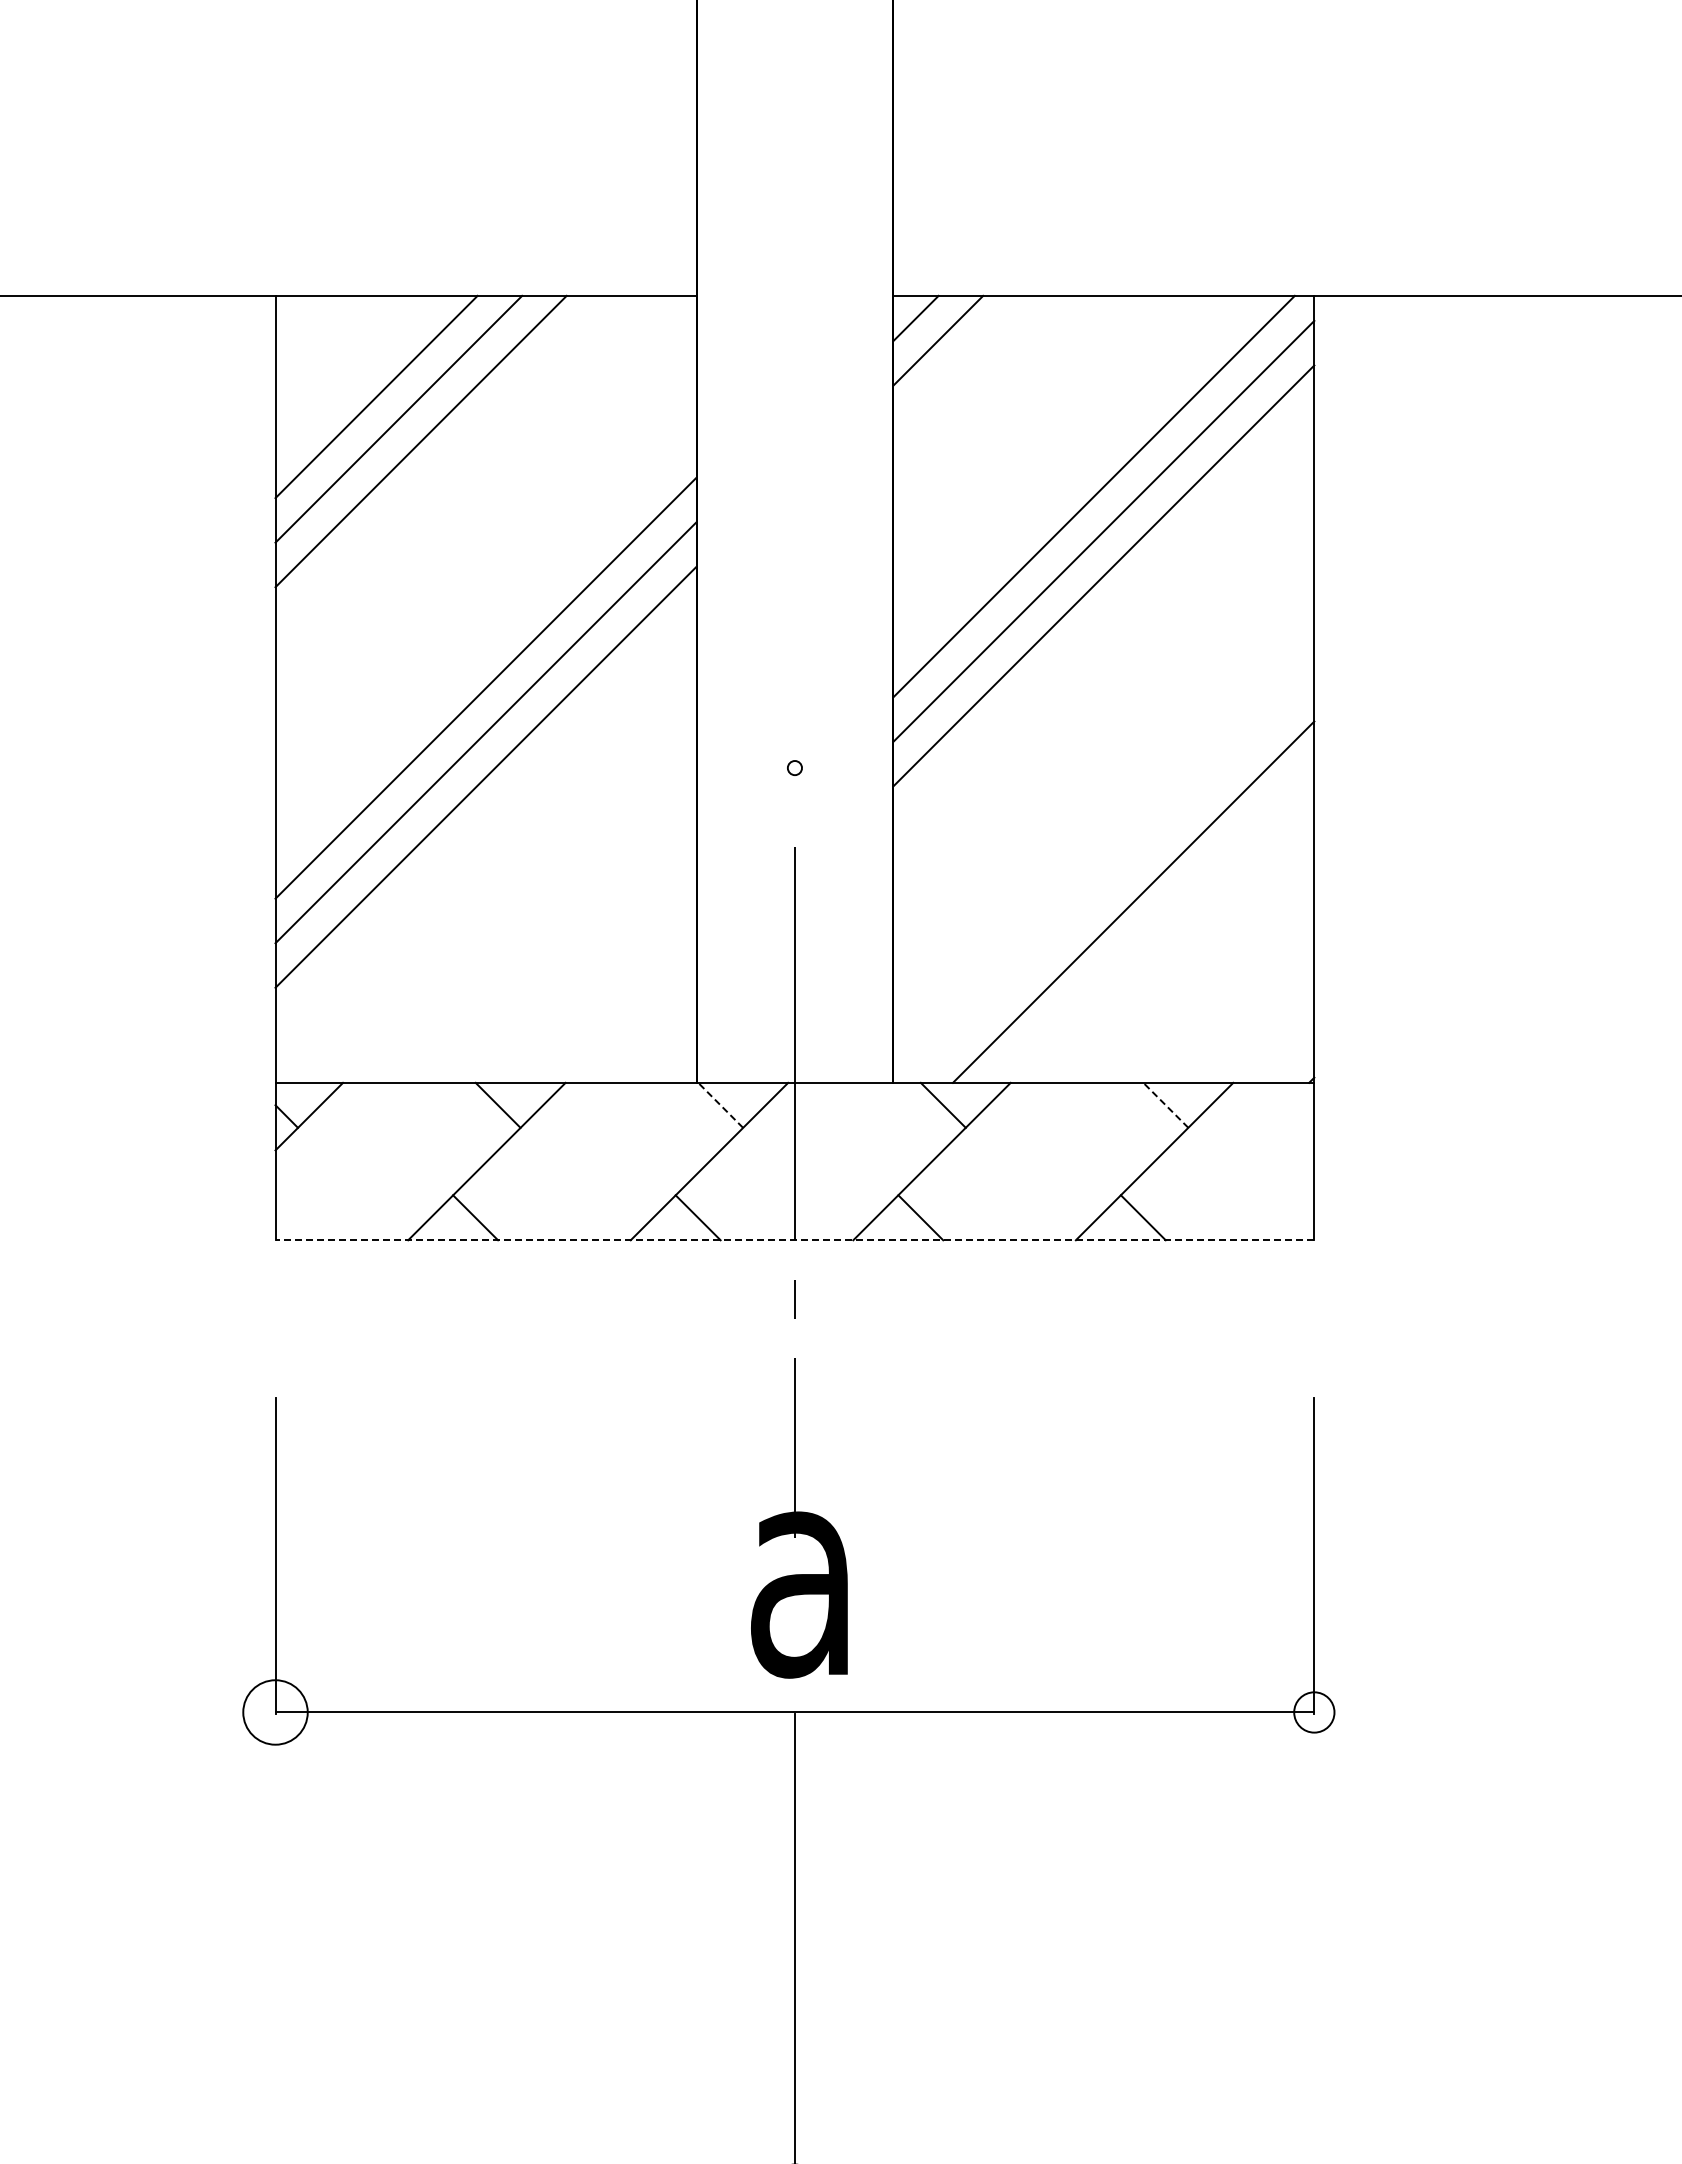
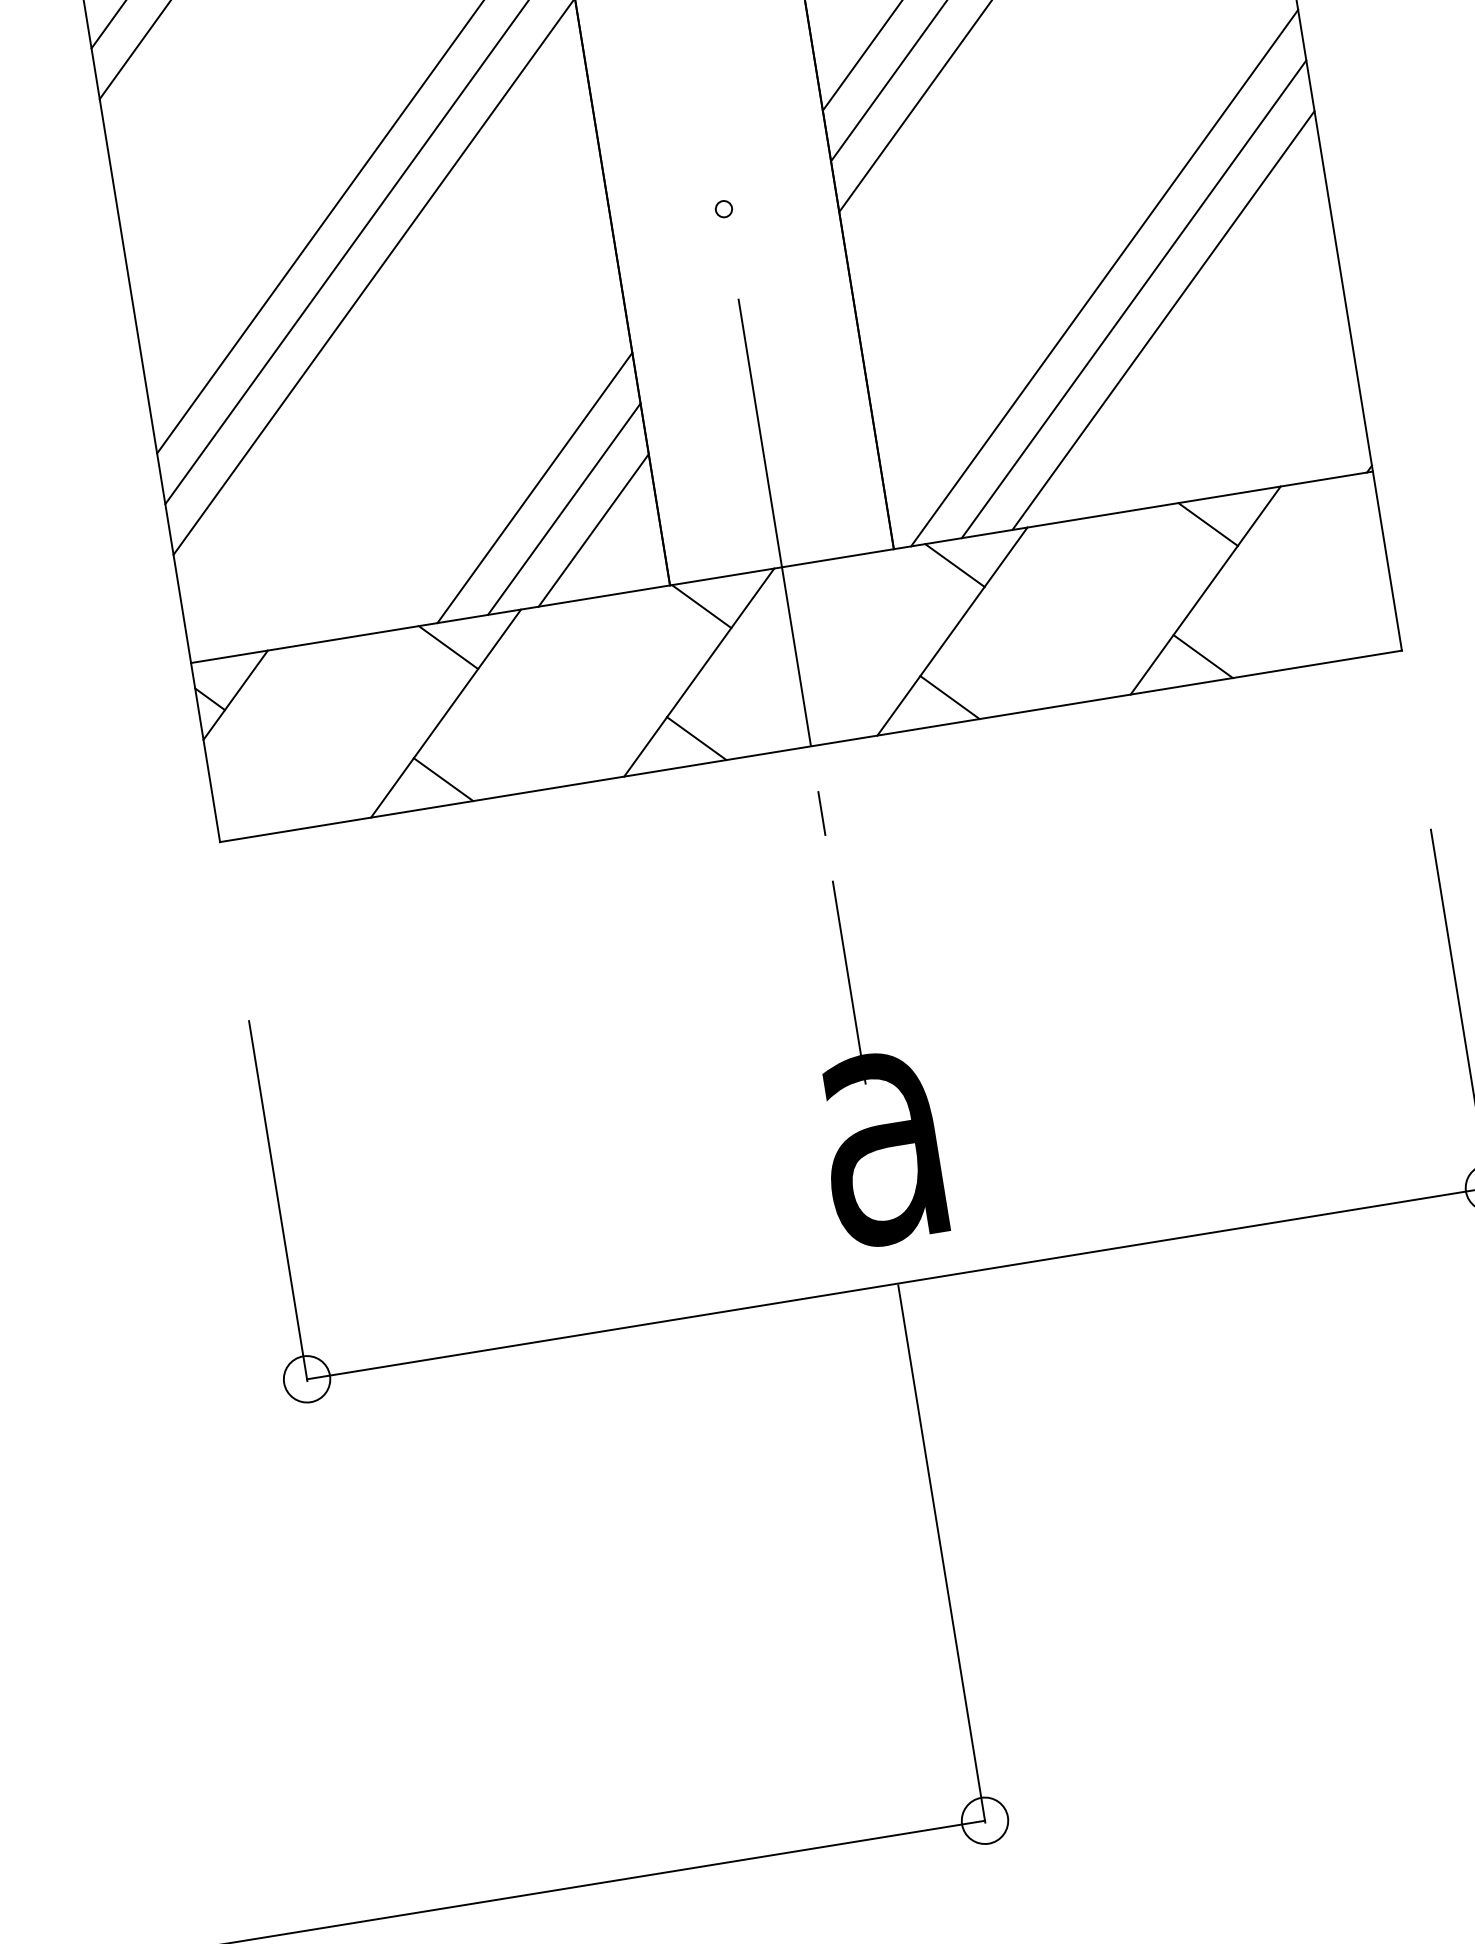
line: (1111, 879) -> (1104, 277), added
line: (1155, 924) -> (1163, 320), added
line: (594, 980) -> (535, 487), added
line: (616, 1002) -> (564, 508), added
line: (638, 1024) -> (593, 529), added
line: (720, 1105) -> (701, 606), dashed -> solid
line: (1165, 1105) -> (1207, 524), dashed -> solid
line: (794, 1240) -> (810, 746), dashed -> solid
circle: (275, 1712) -> (307, 1379), size x0.62

